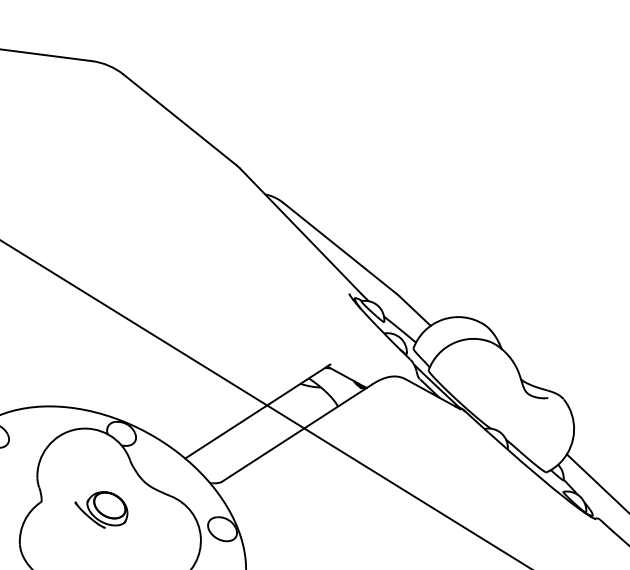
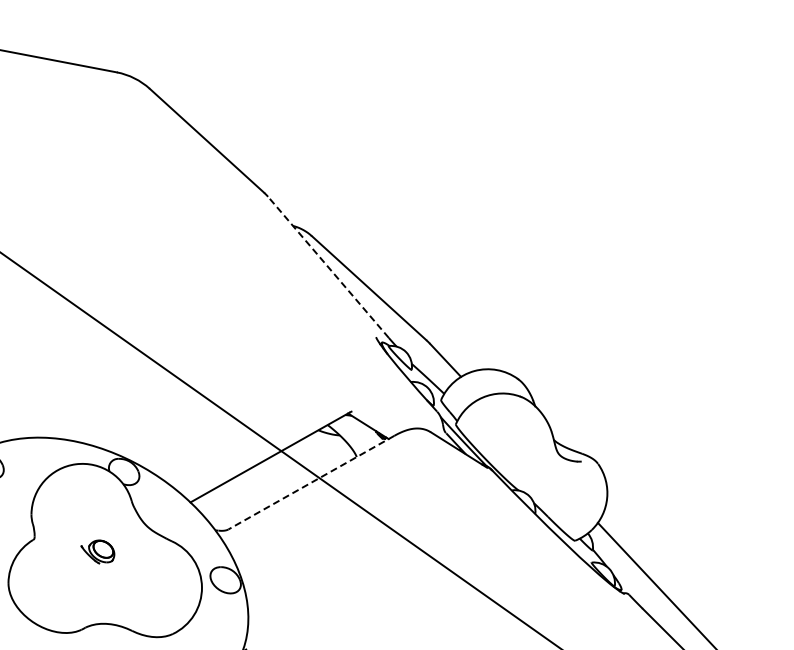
line: (300, 231) -> (328, 267), solid -> dashed
line: (296, 433) -> (310, 482), solid -> dashed
part: (101, 509) -> (97, 551), size x0.6

